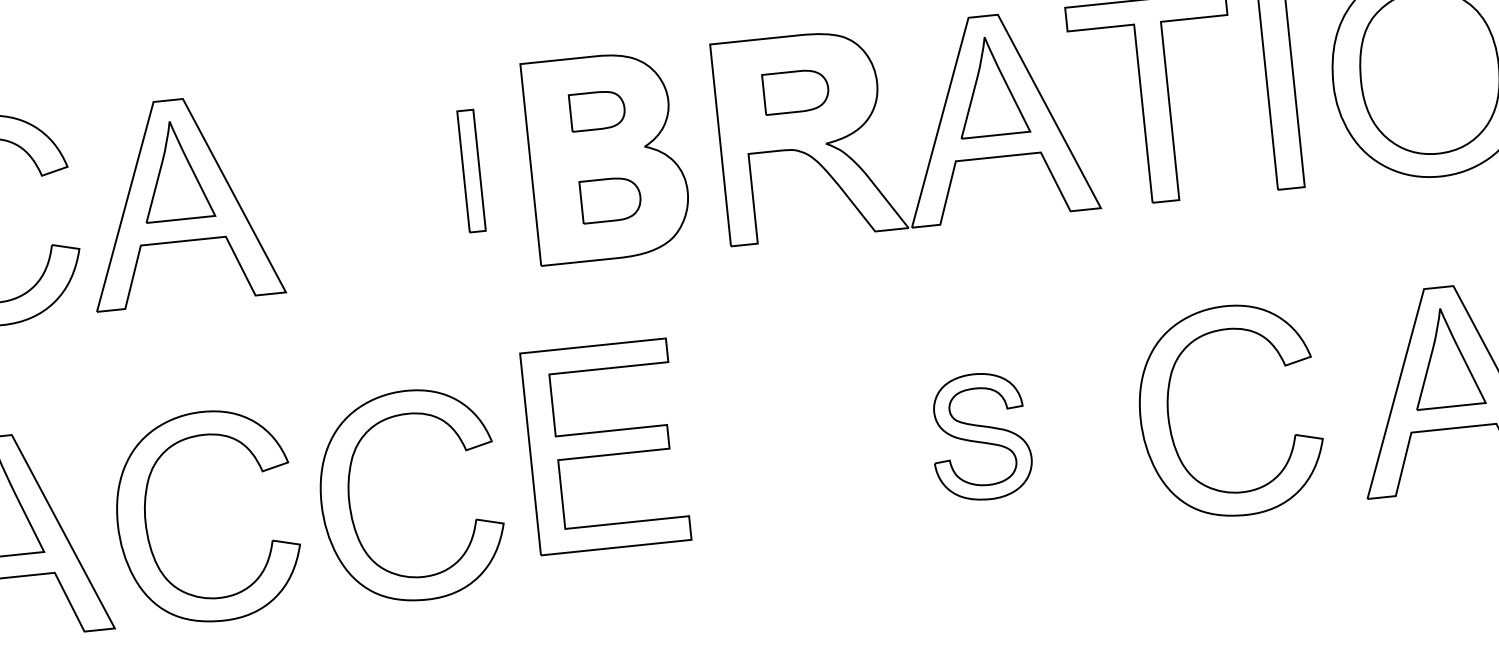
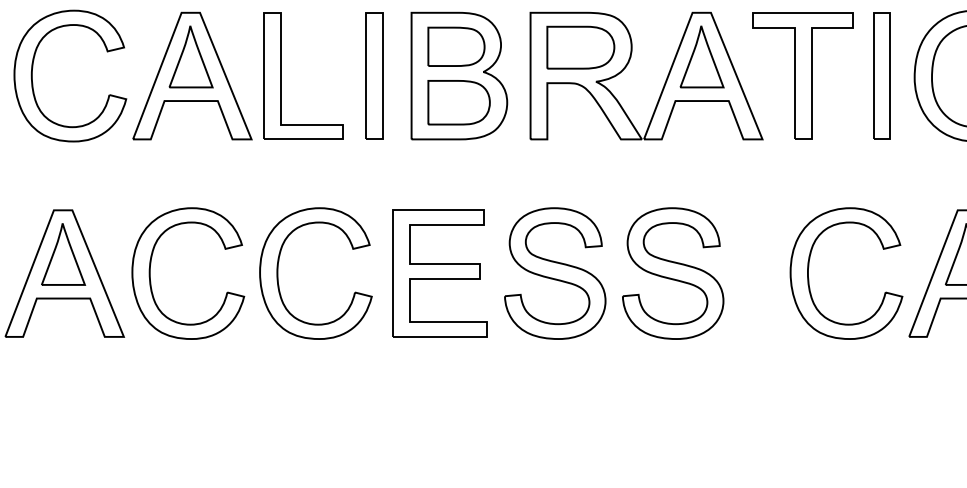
part: (795, 91) -> (580, 47), size x1.67
part: (597, 110) -> (456, 46), size x1.67
part: (471, 170) -> (374, 75), size x1.67
part: (323, 185) -> (281, 75), added
part: (609, 199) -> (458, 102), size x1.67
part: (1171, 425) -> (809, 278), moved
part: (981, 436) -> (673, 273), size x1.67
part: (604, 446) -> (439, 273), moved
part: (792, 456) -> (555, 273), added

